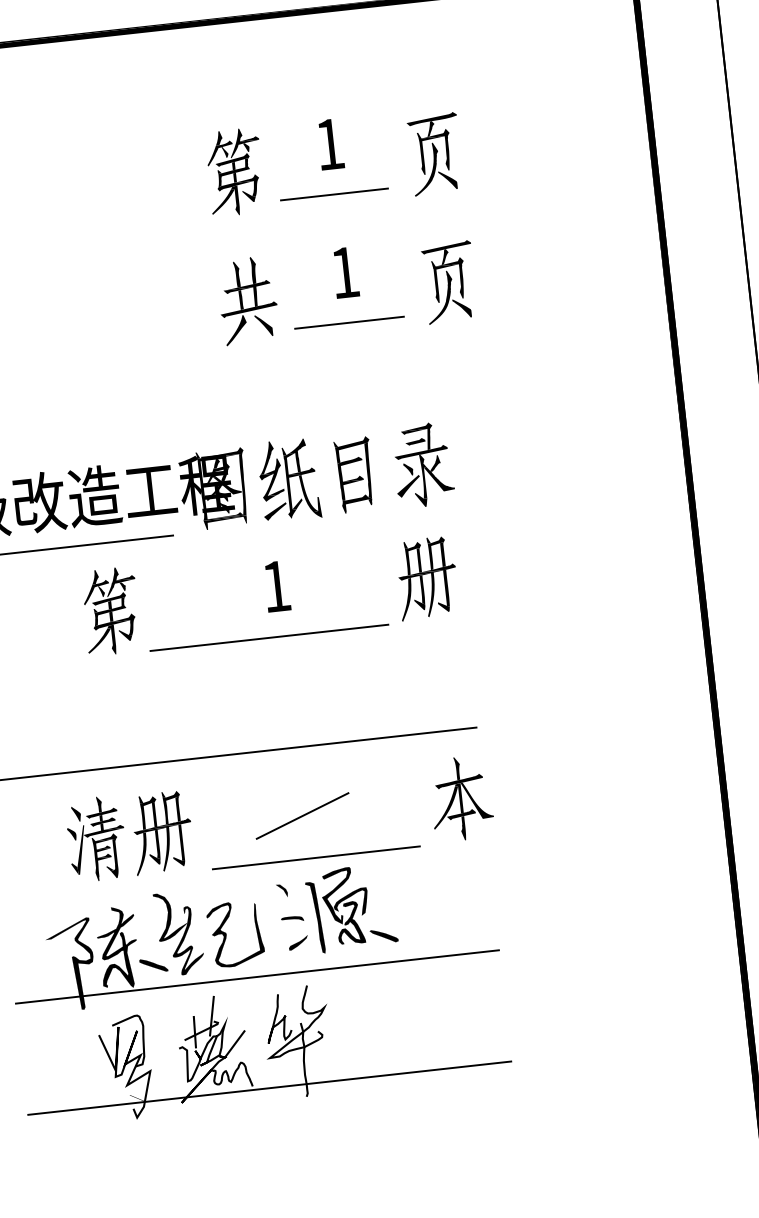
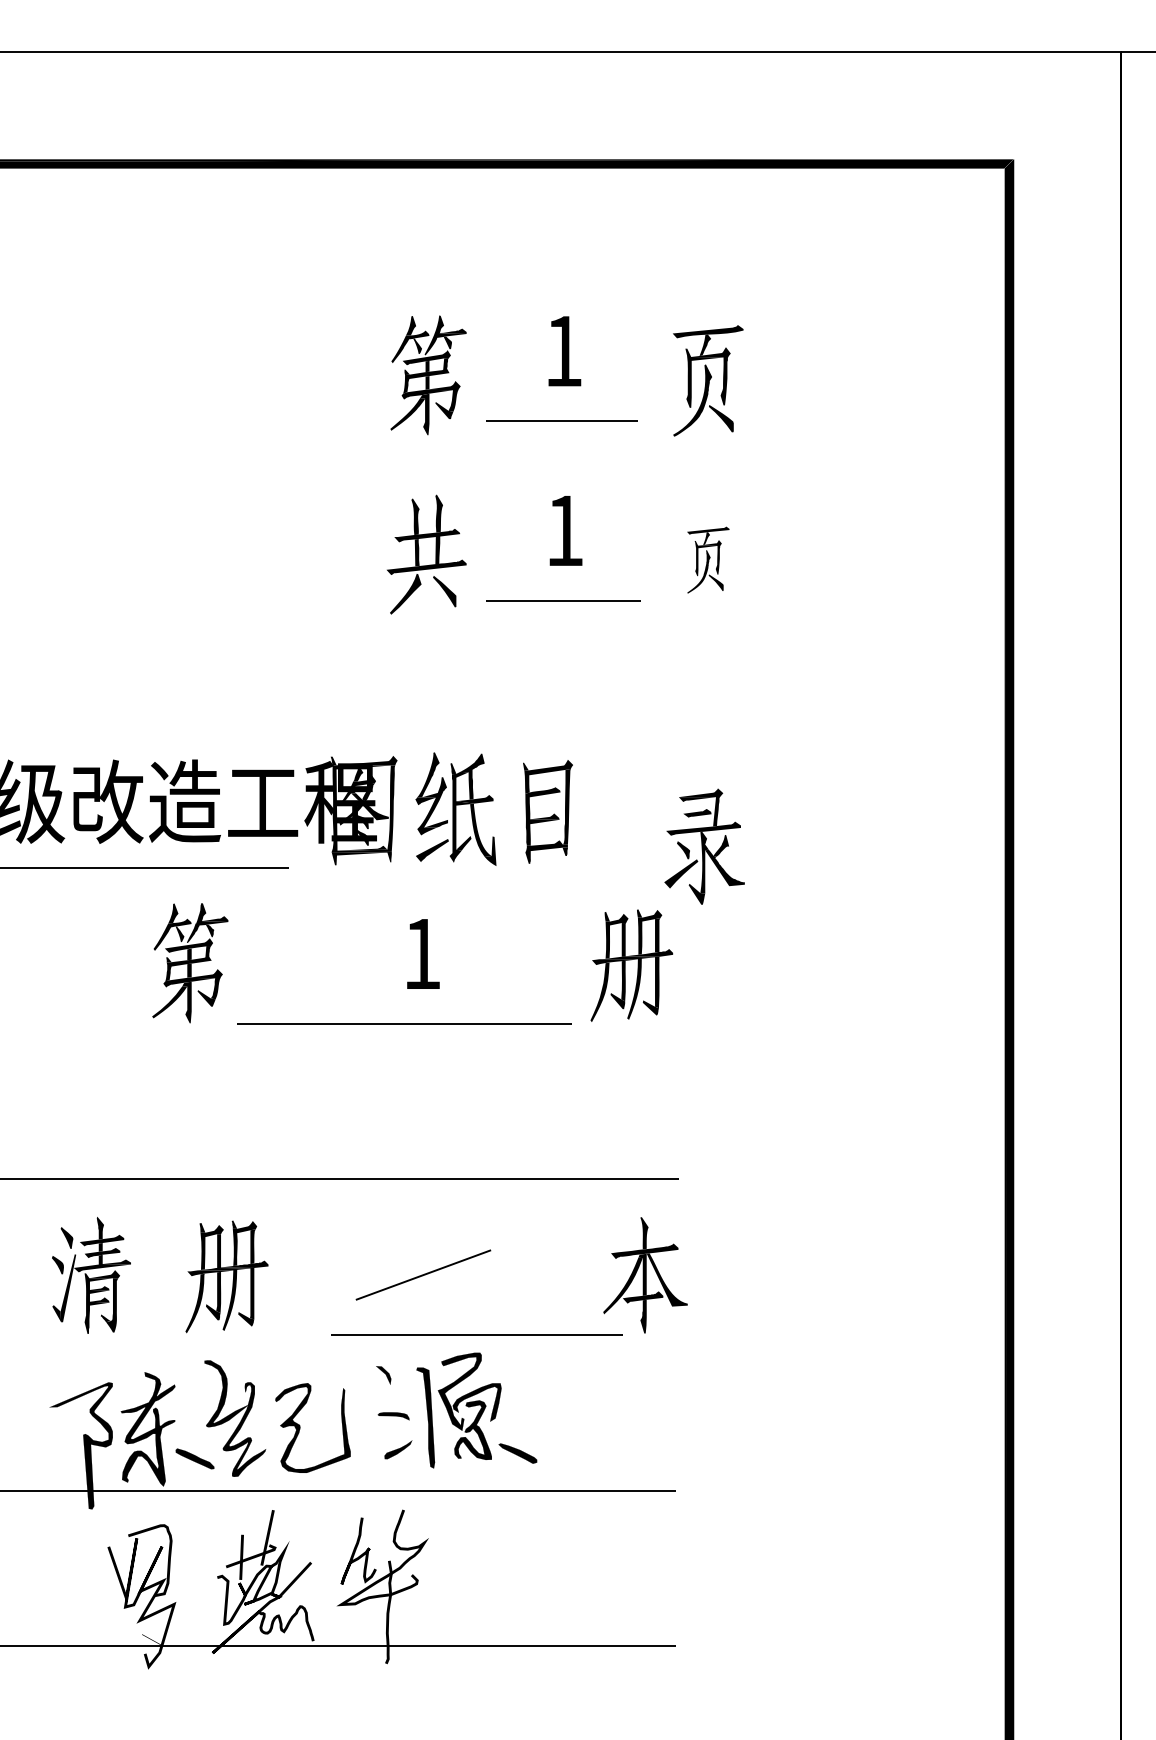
part: (449, 281) -> (708, 559), size x0.6
part: (423, 465) -> (704, 846), moved
part: (96, 839) -> (91, 1275), moved
line: (315, 857) -> (476, 1334), moved

